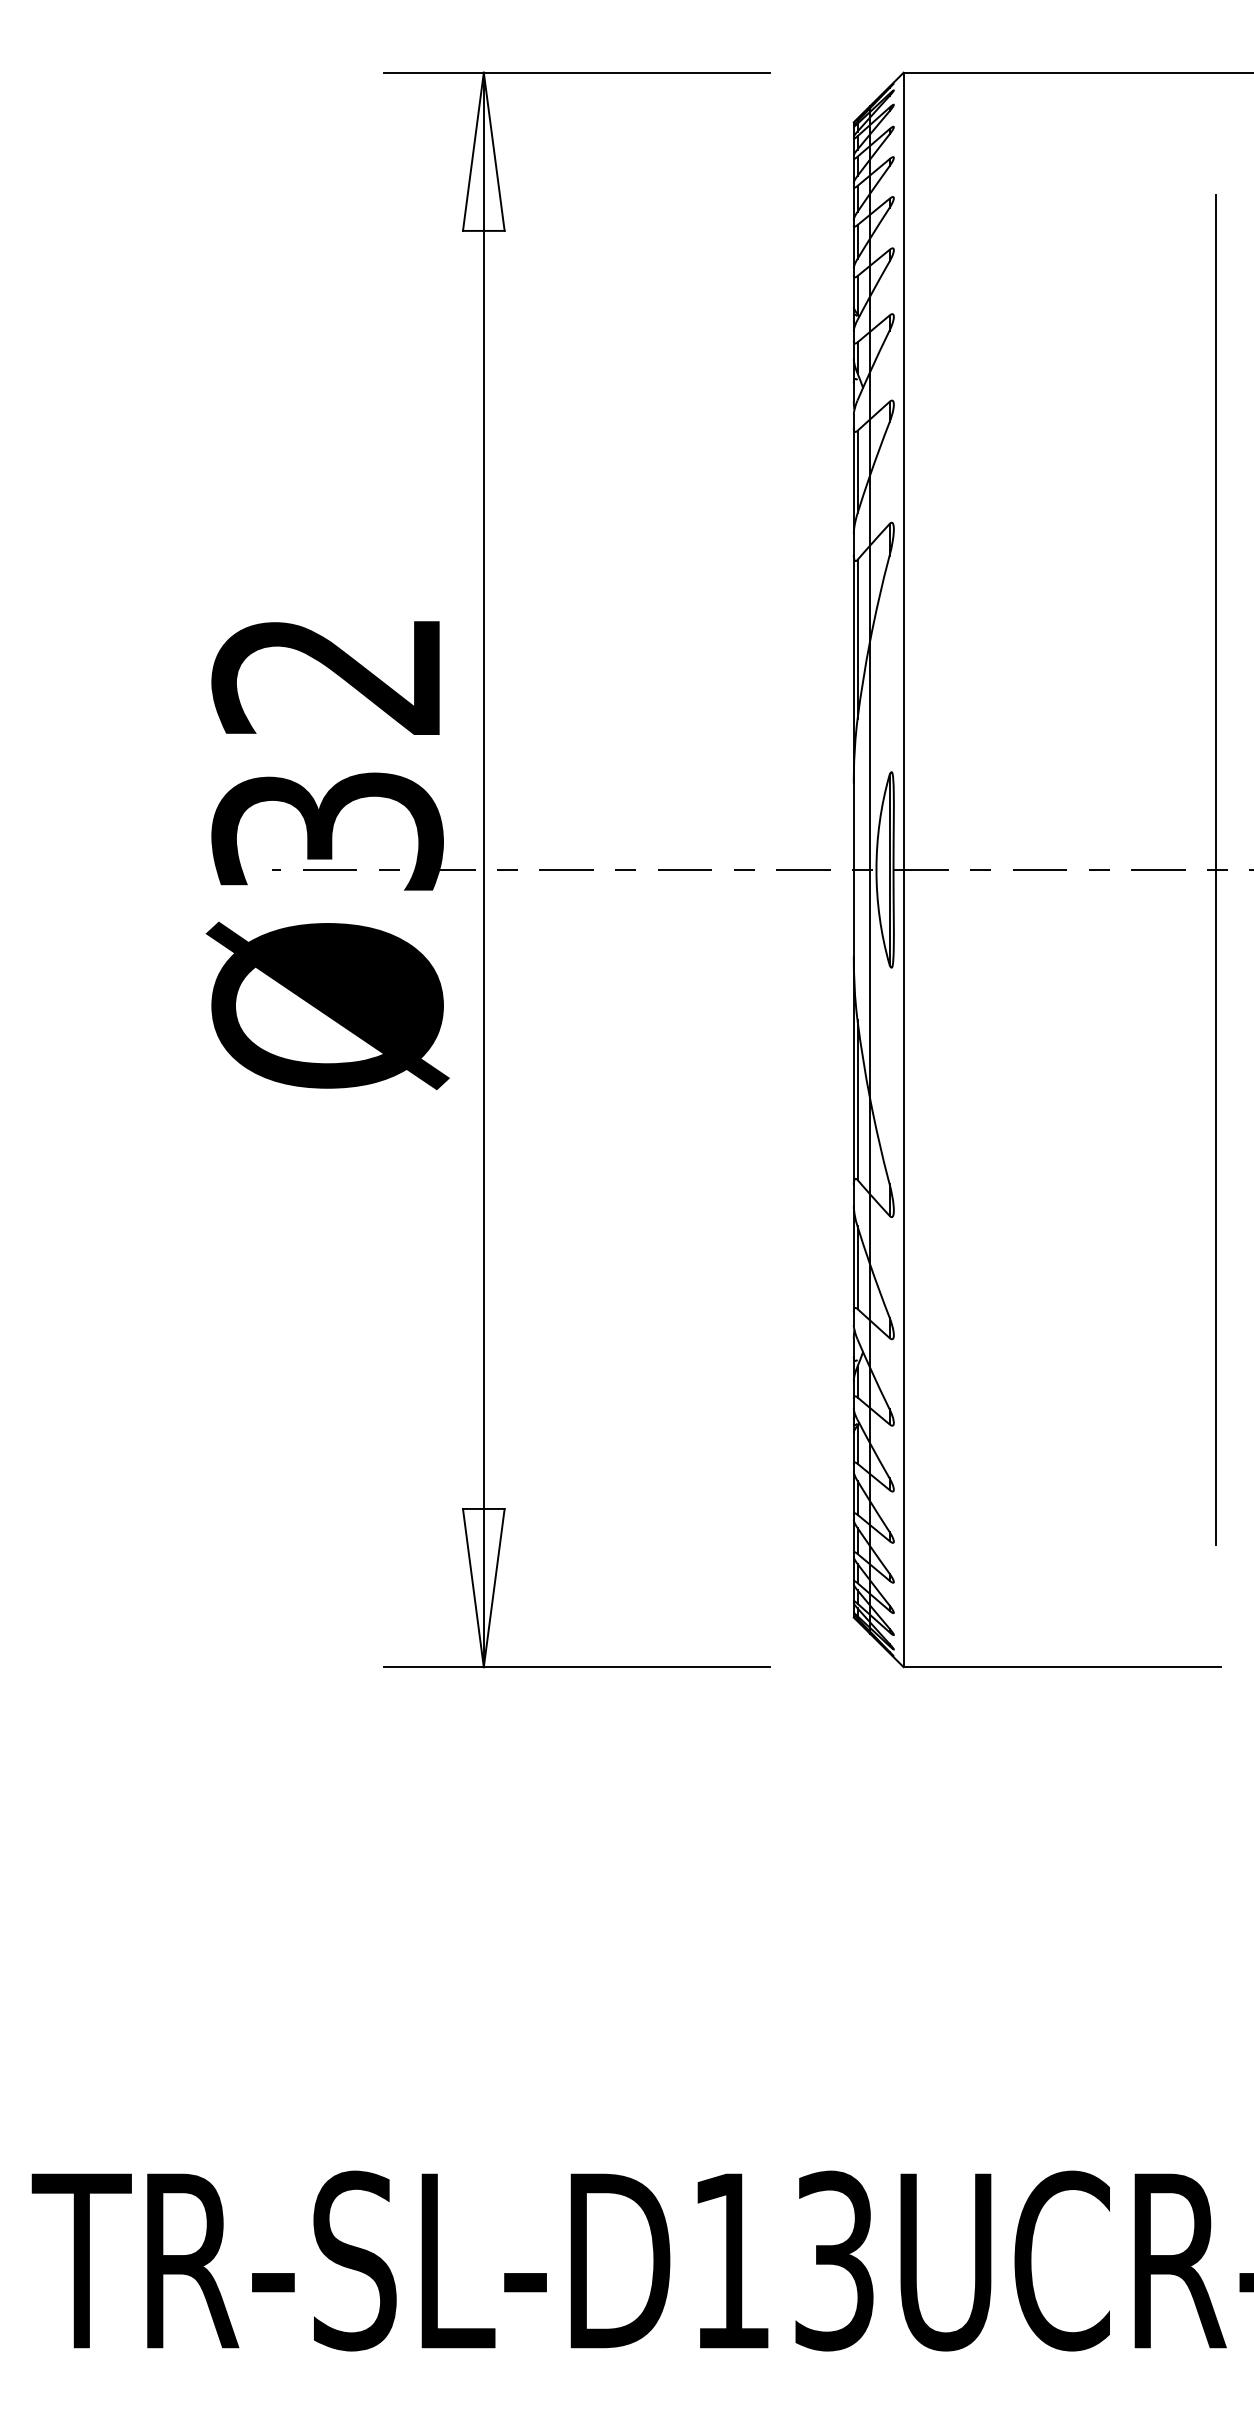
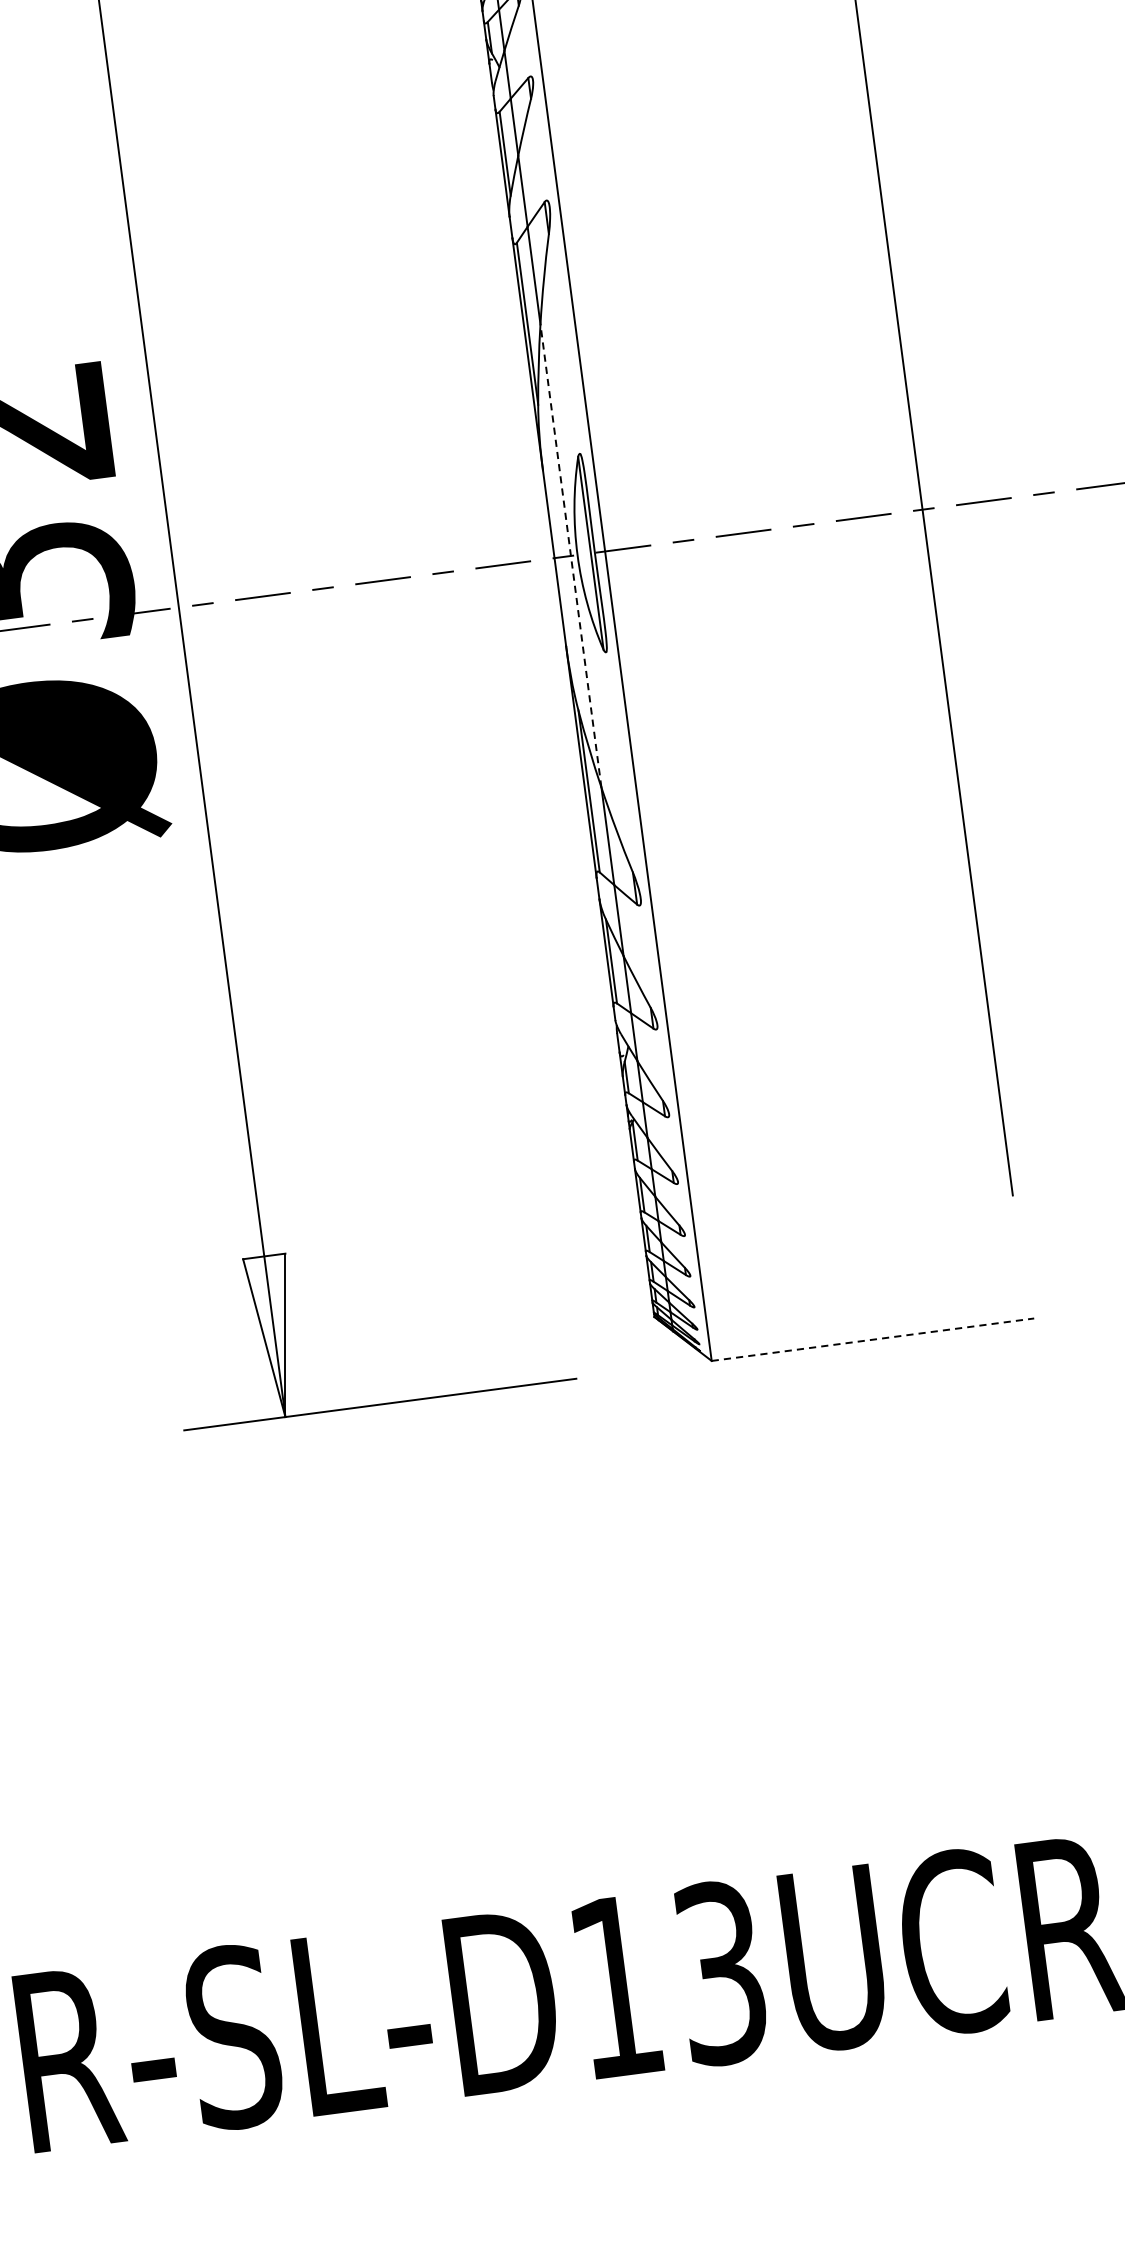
line: (869, 869) -> (570, 555), solid -> dashed
line: (1062, 1667) -> (873, 1340), solid -> dashed

